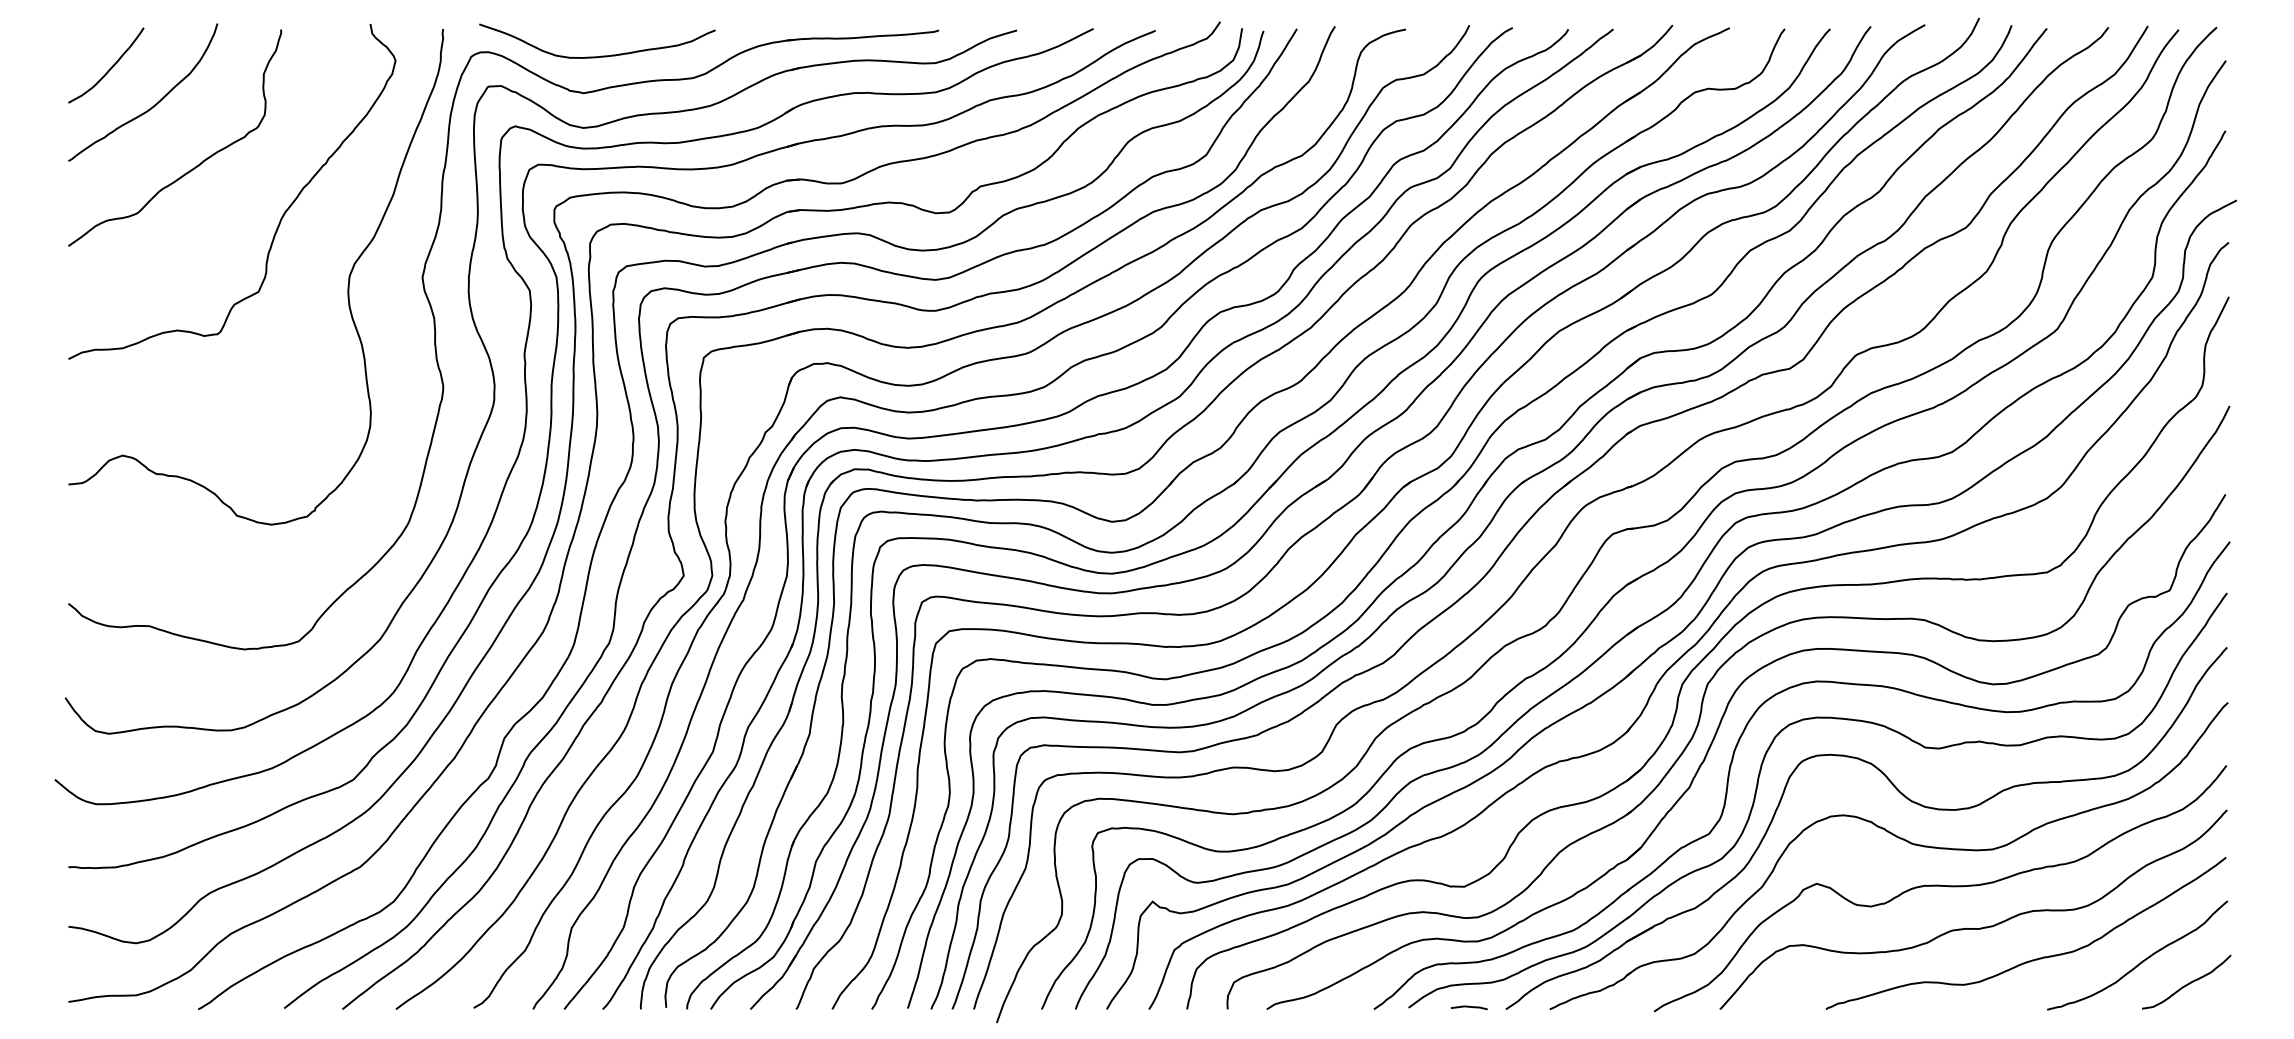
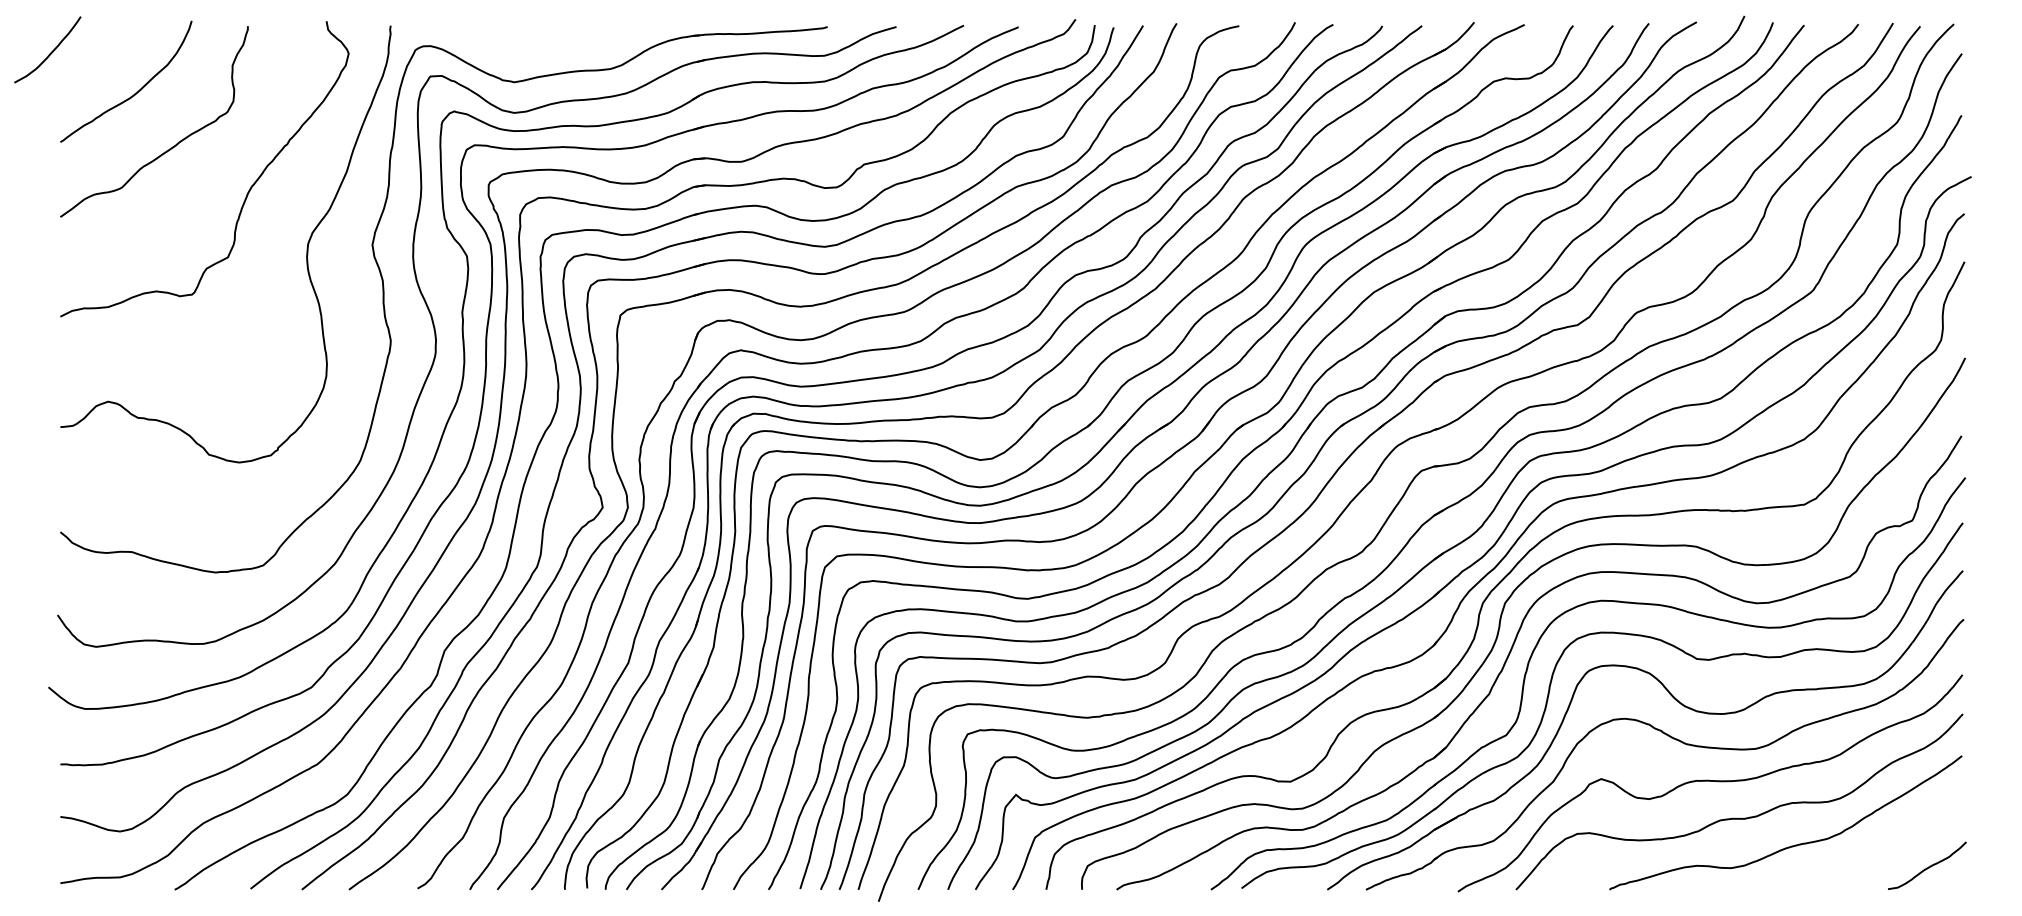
curve: (597, 56) -> (526, 49), removed
curve: (109, 68) -> (50, 52), moved
curve: (2142, 960) -> (1888, 846), removed
line: (1468, 1007) -> (1294, 888), removed

